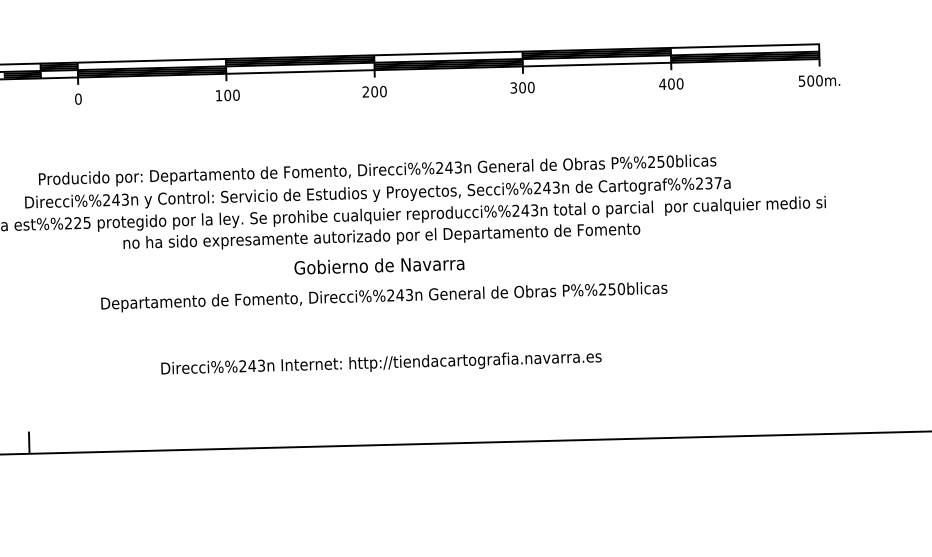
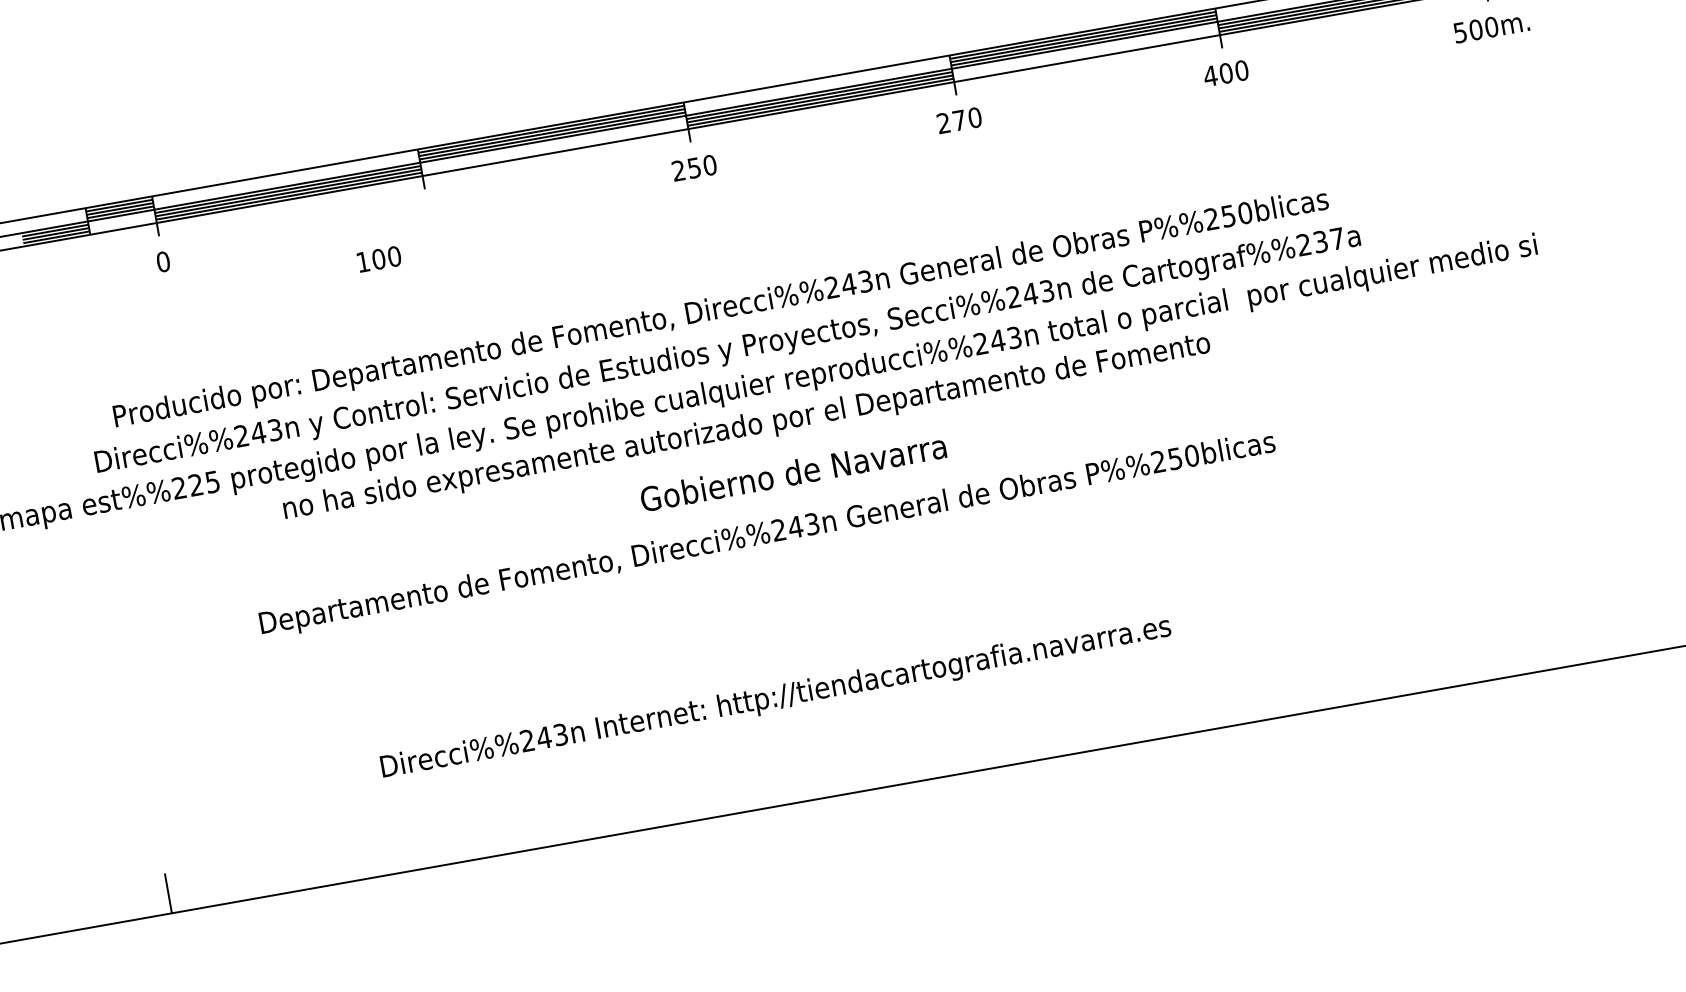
text: (517, 87) -> (950, 121), 300 -> 270
text: (374, 91) -> (694, 167), 200 -> 250
text: (227, 95) -> (378, 259), moved
text: (379, 266) -> (793, 474), moved
text: (381, 363) -> (776, 698), moved

